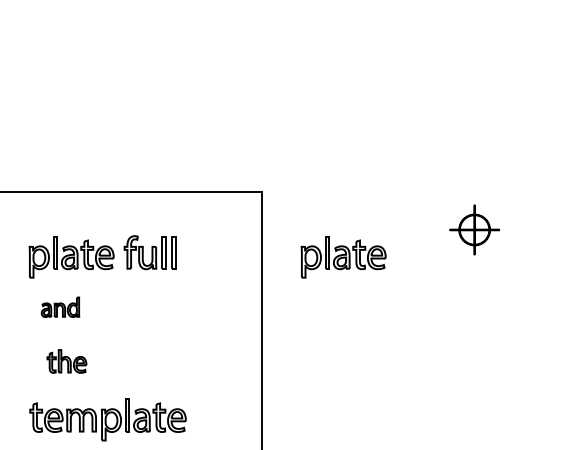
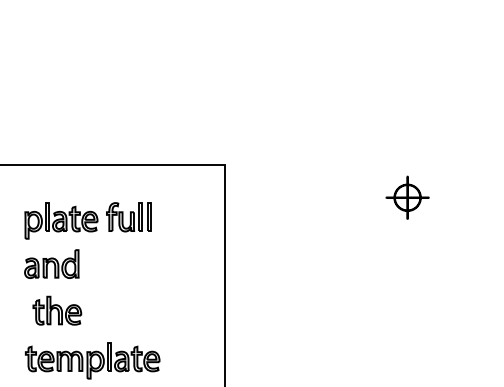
part: (343, 257) -> (294, 221), removed
part: (60, 307) -> (51, 264), size x1.67
part: (66, 361) -> (56, 310), size x1.43

